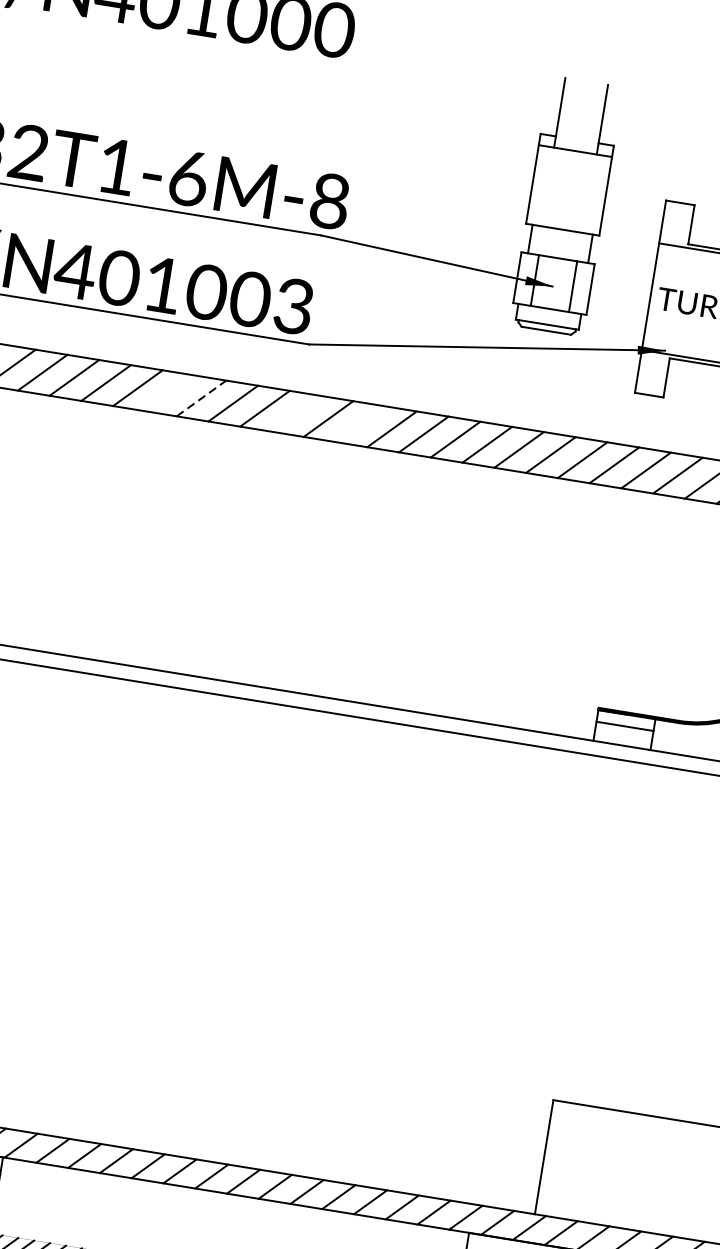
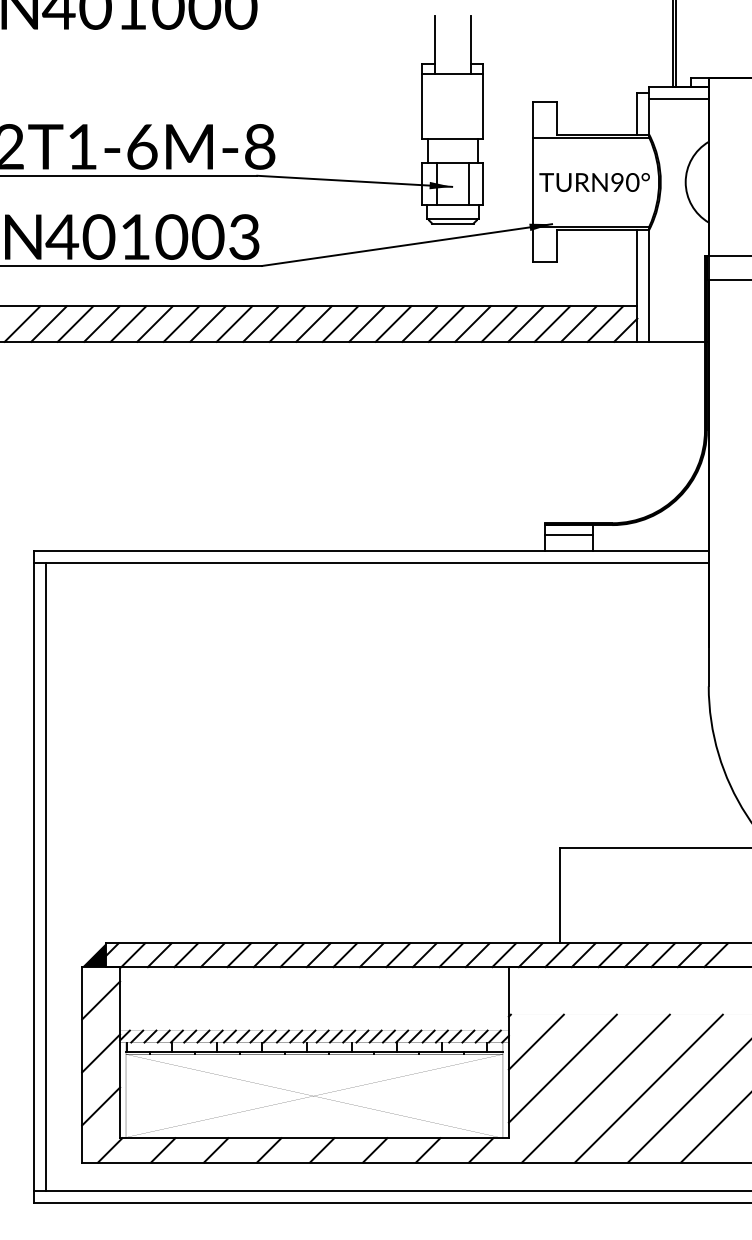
line: (169, 392) -> (154, 323), added
line: (201, 397) -> (181, 323), dashed -> solid
line: (296, 413) -> (260, 323), added
line: (359, 423) -> (313, 323), added

